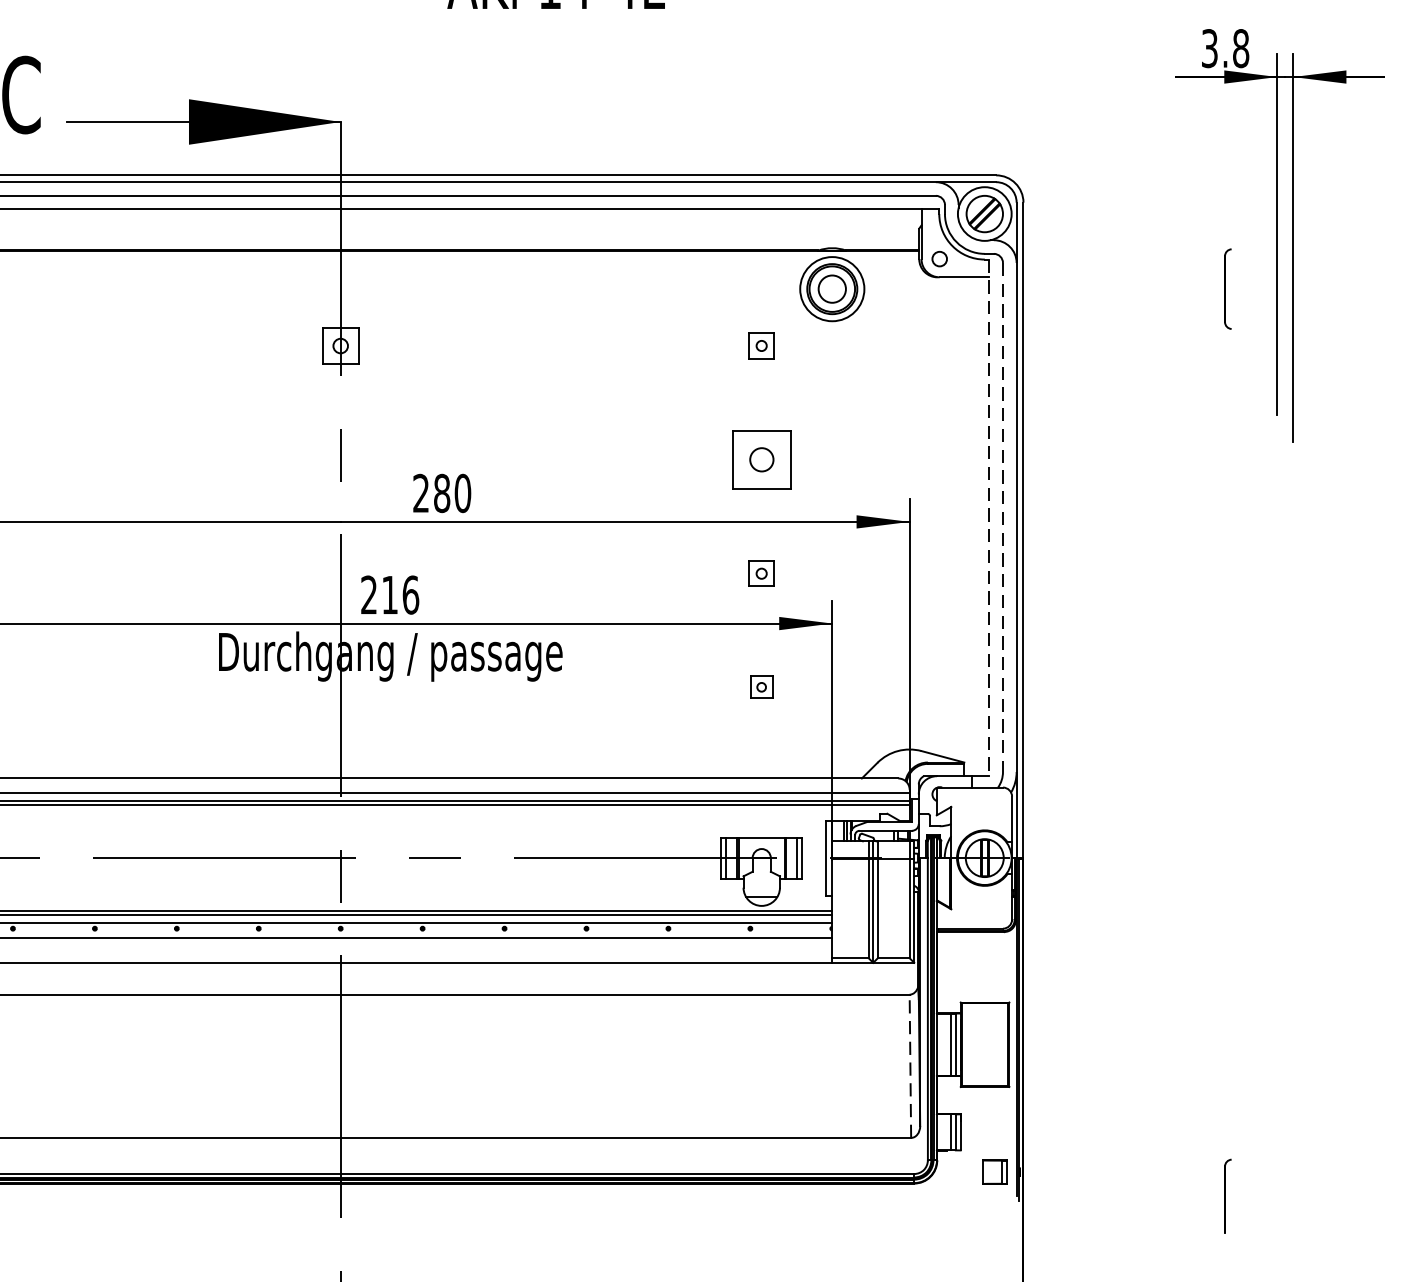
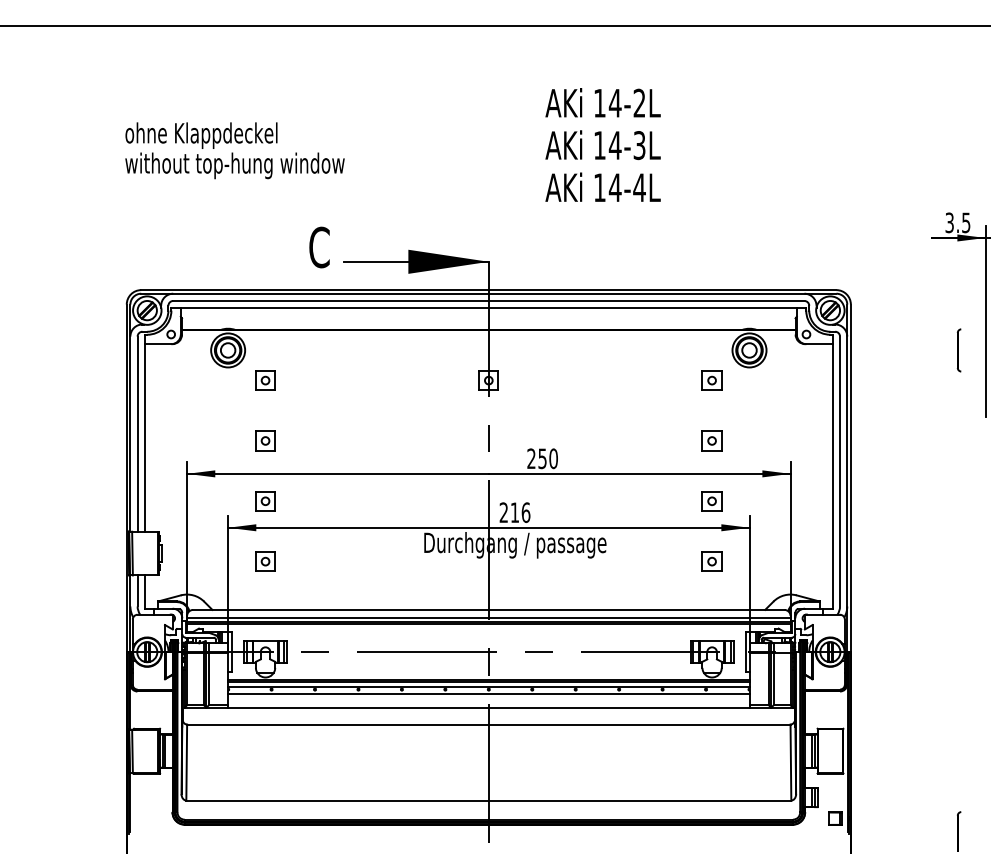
text: (1241, 47) -> (966, 222), 3.8 -> 3.5
part: (760, 345) -> (711, 380), size x1.43
part: (760, 458) -> (711, 440), size x0.62
text: (441, 492) -> (542, 458), 280 -> 250
line: (988, 517) -> (832, 471), dashed -> solid
line: (1003, 517) -> (840, 471), dashed -> solid
part: (760, 573) -> (711, 501), size x1.43
part: (760, 687) -> (711, 561), size x1.67
line: (909, 1066) -> (790, 762), dashed -> solid

